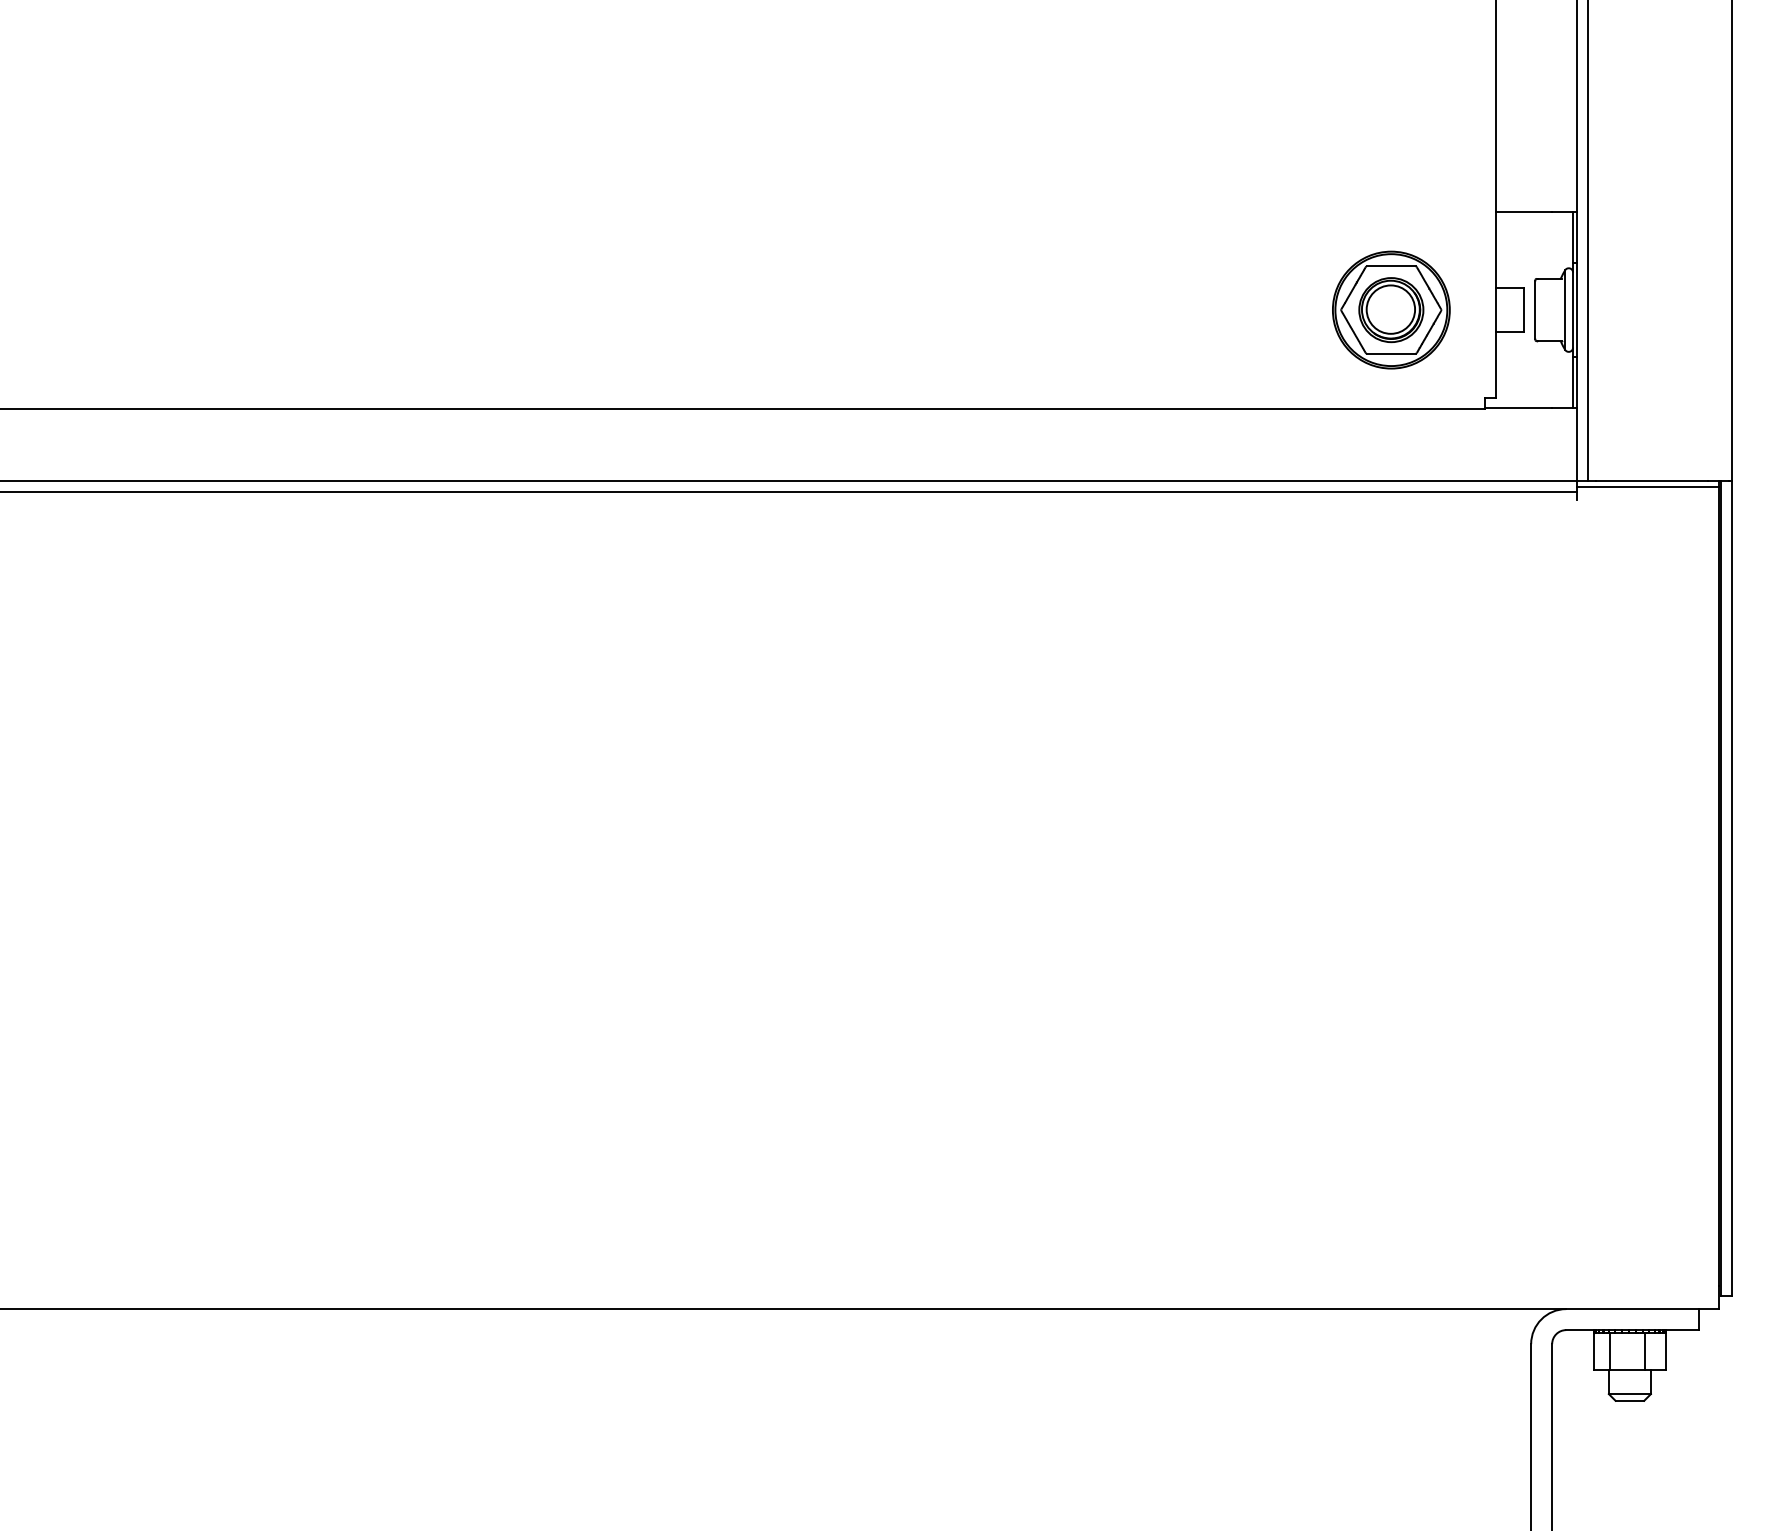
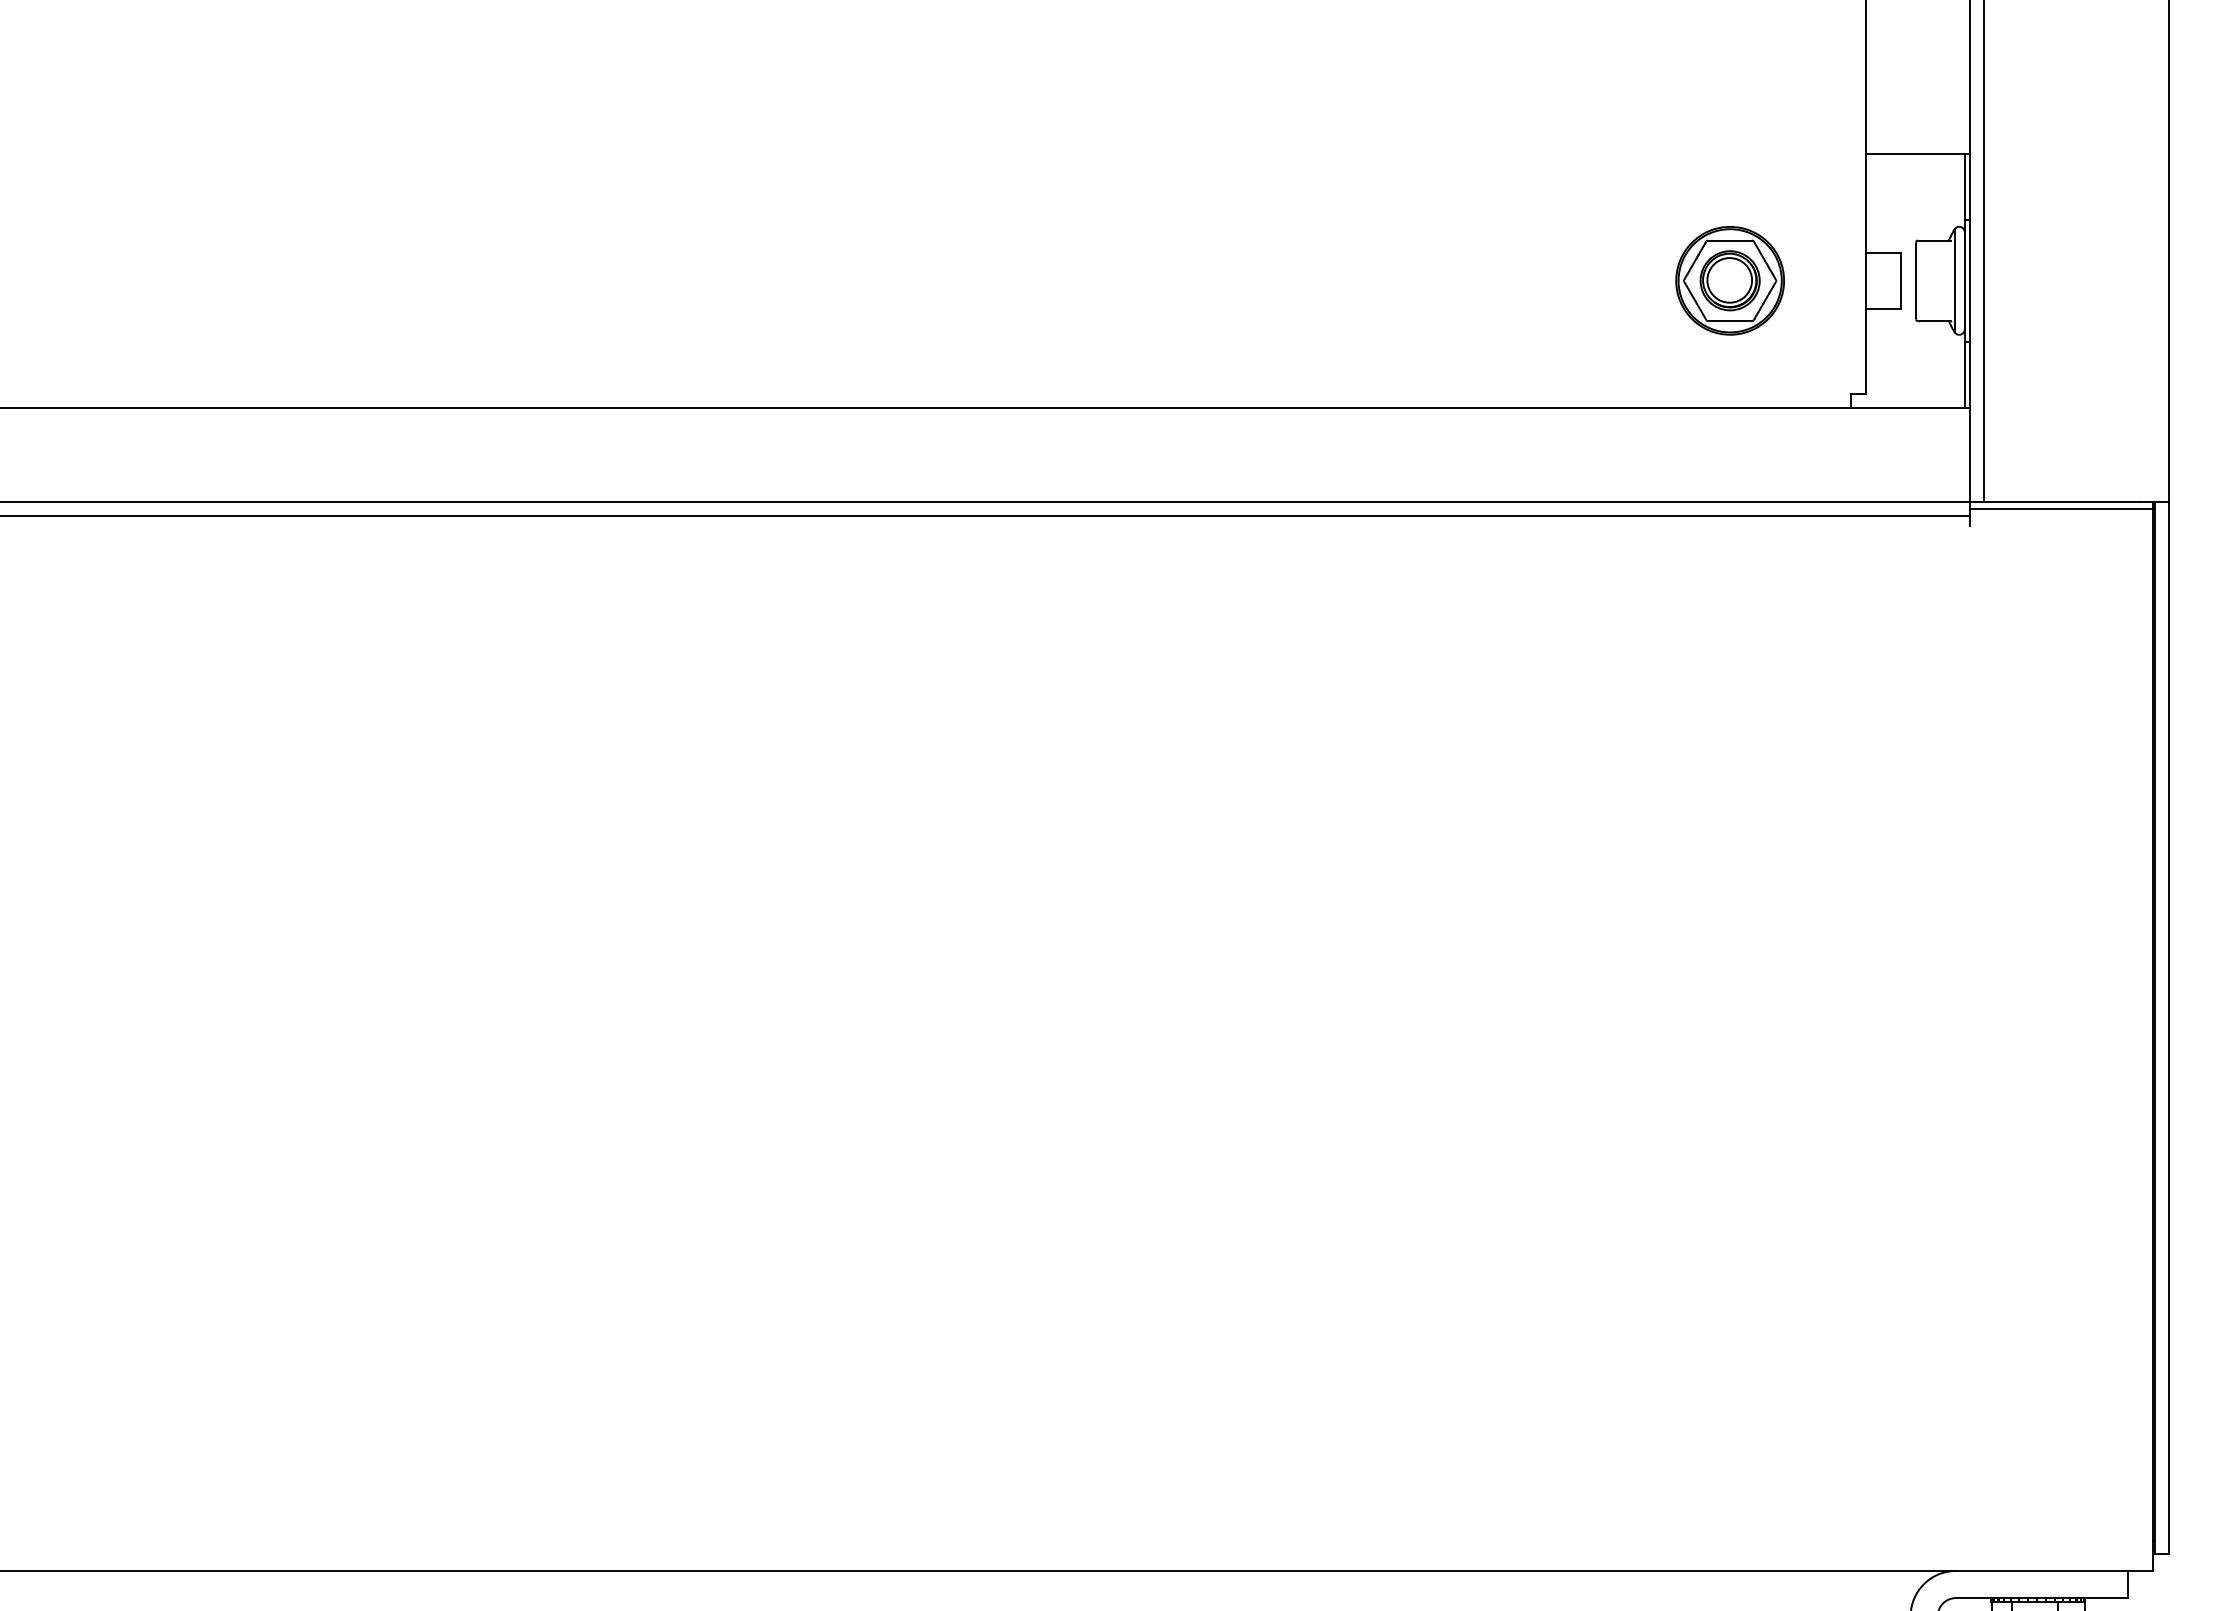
part: (1391, 309) -> (1730, 280), size x0.71

